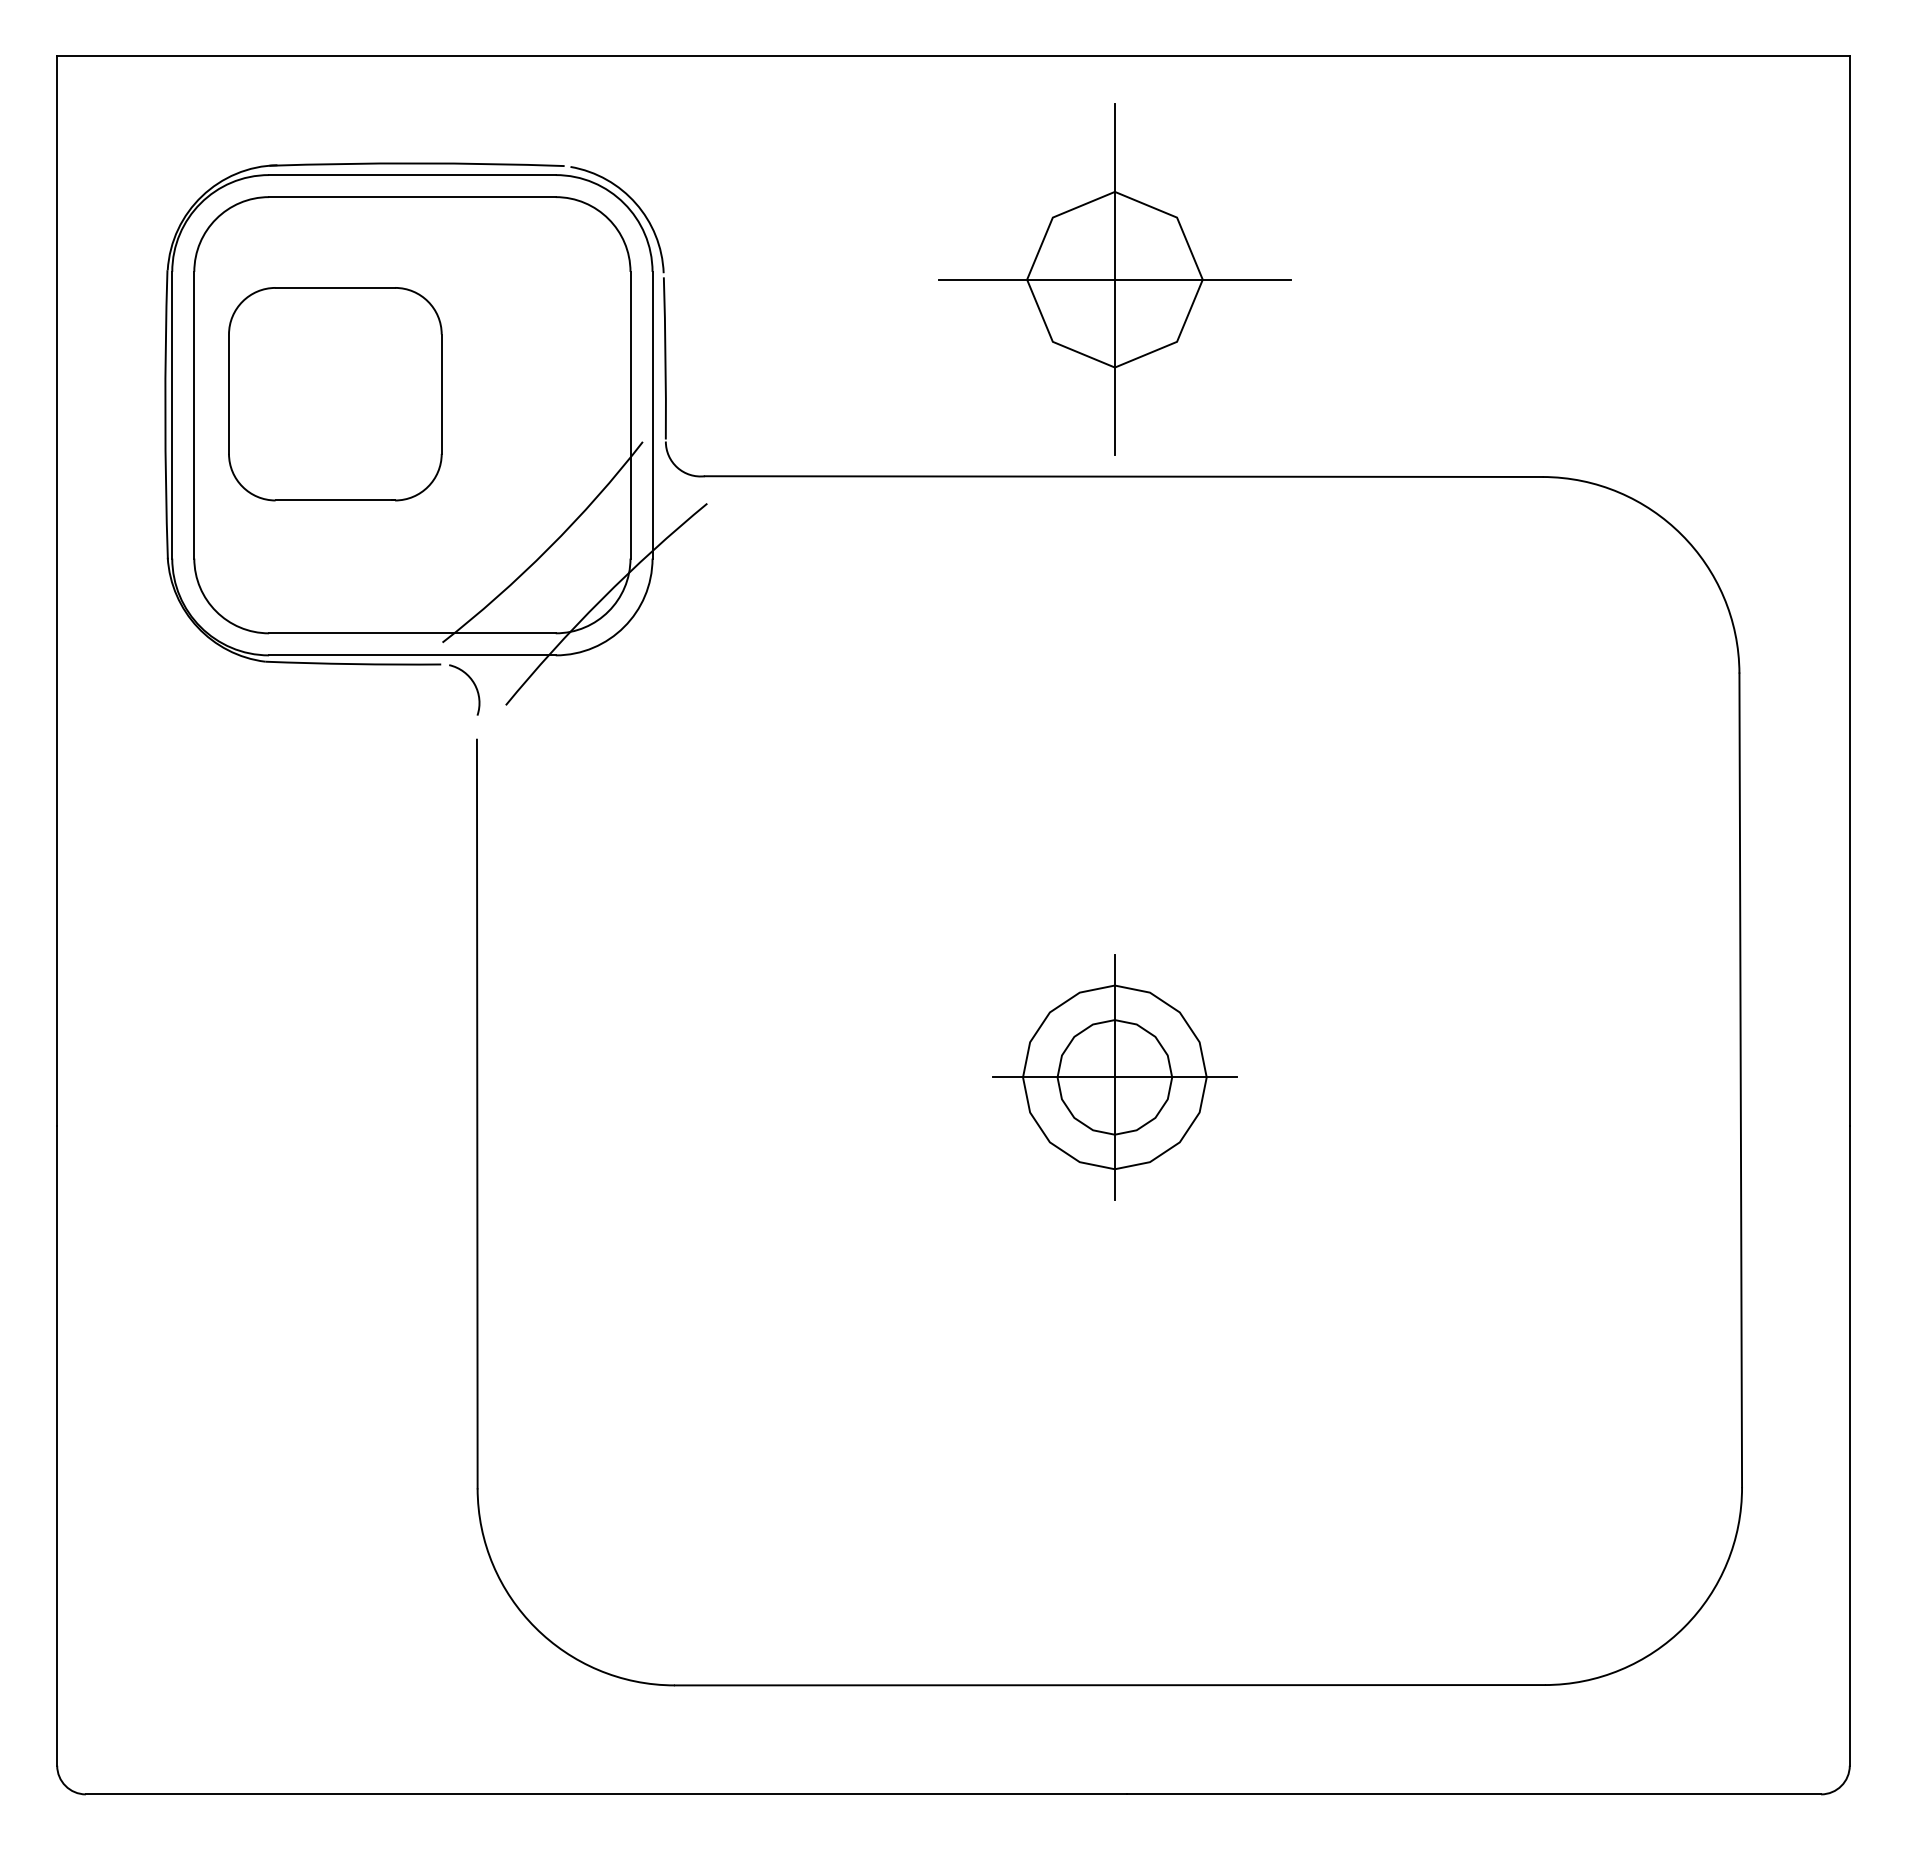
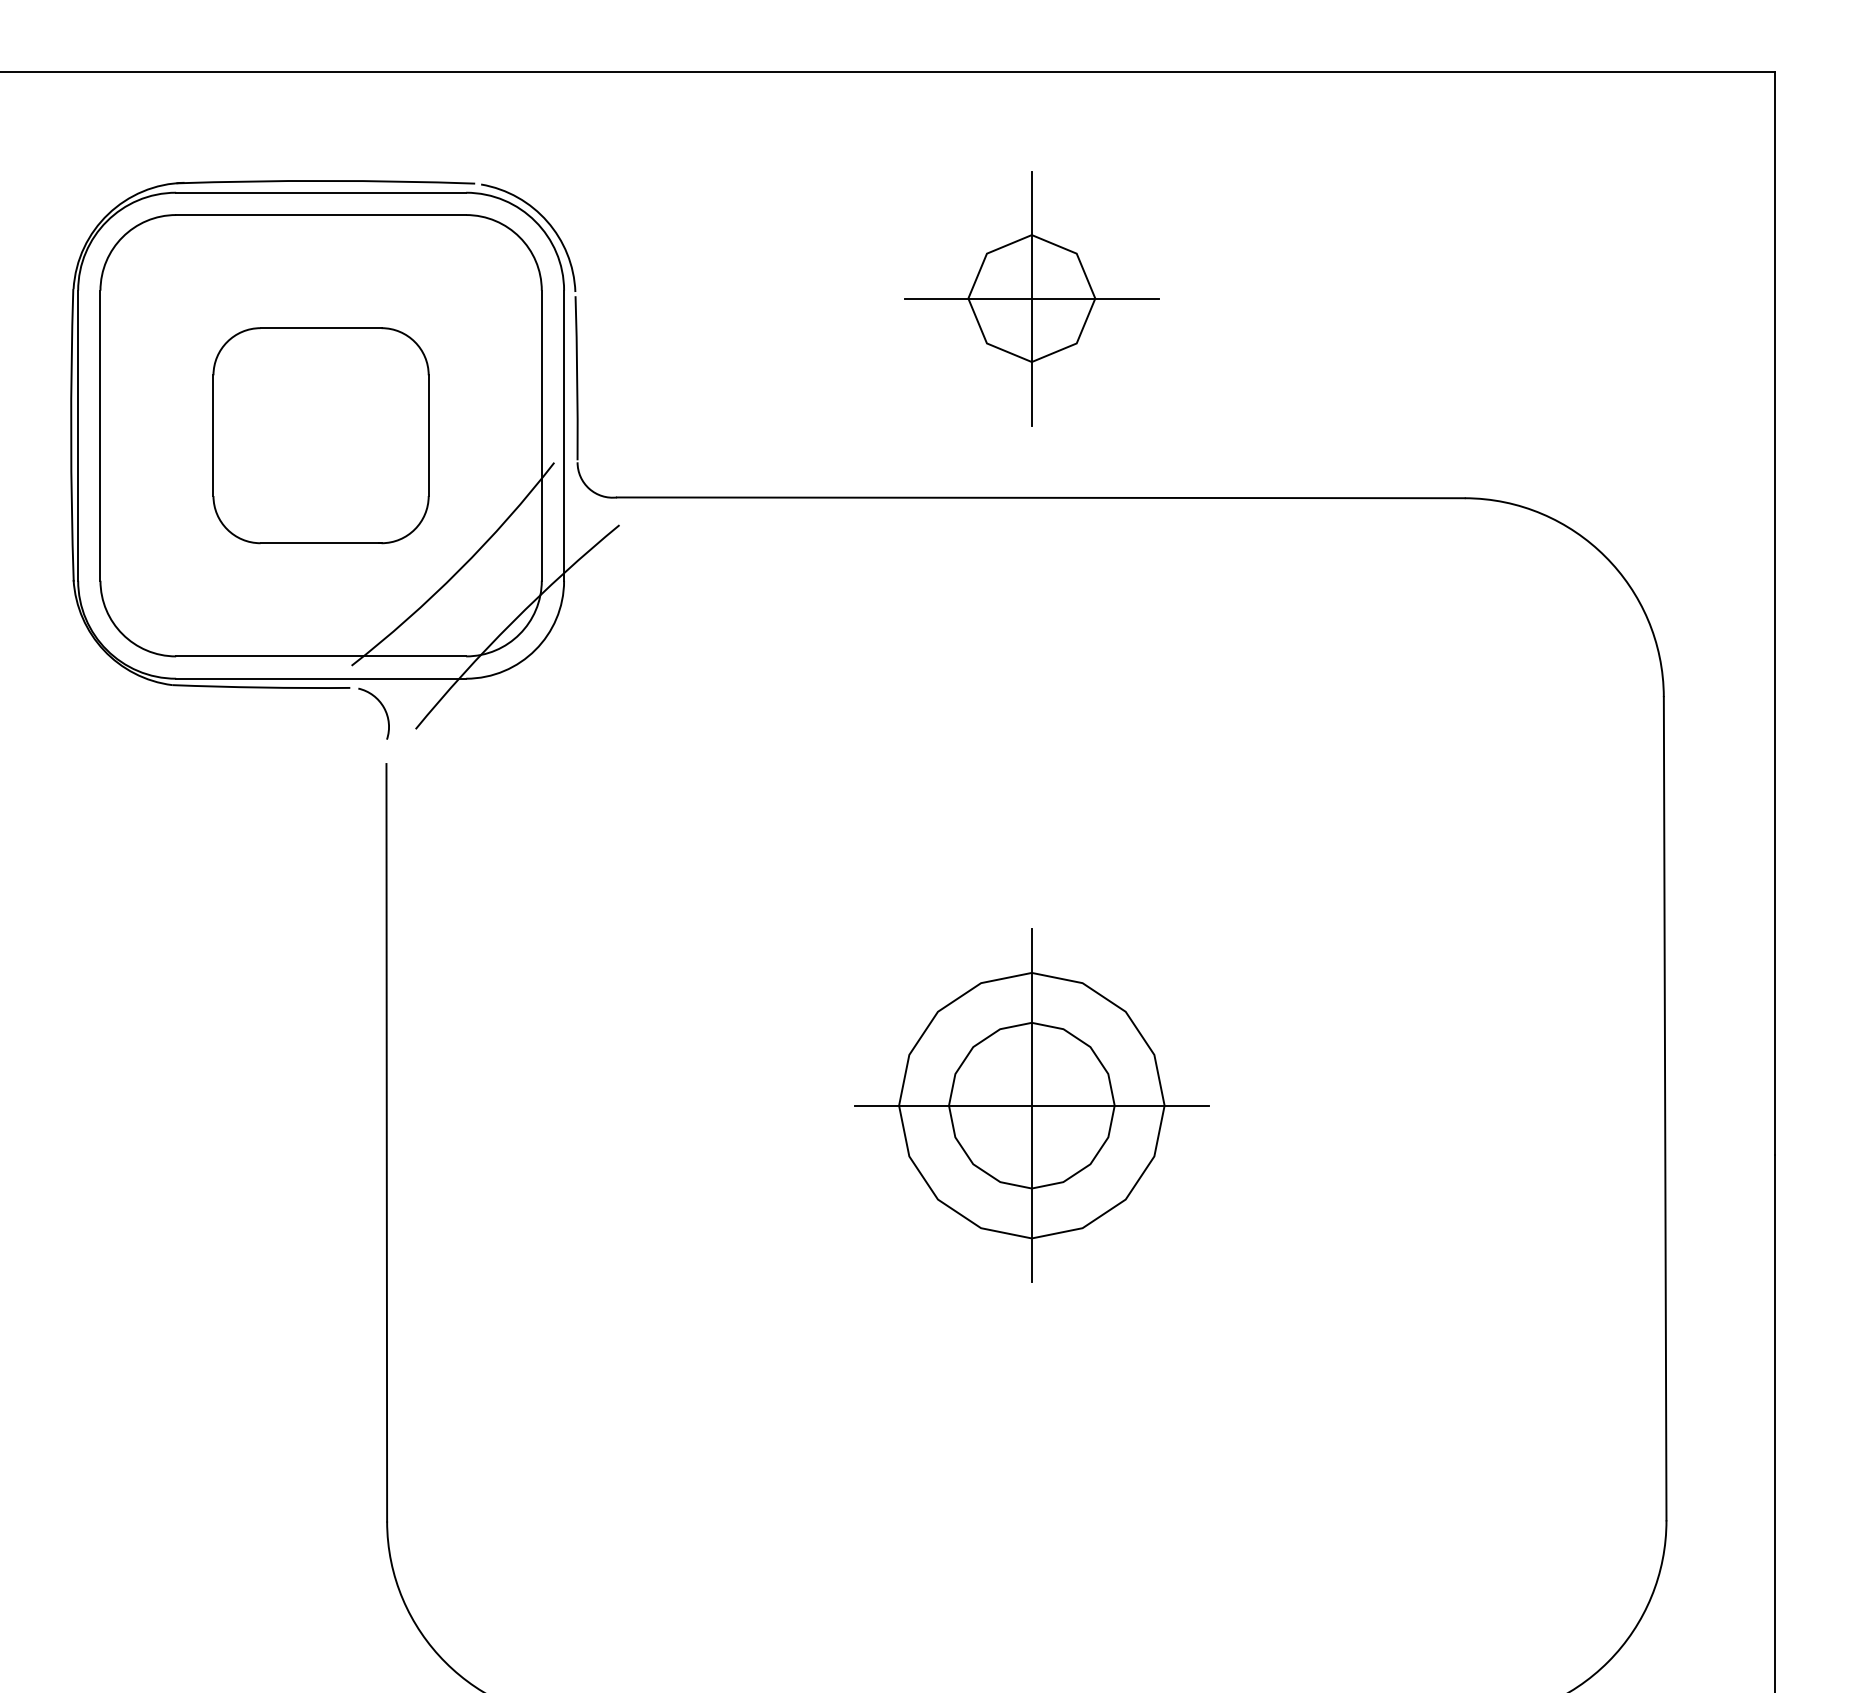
part: (1114, 279) -> (1031, 298), size x0.71
part: (335, 394) -> (321, 436), moved
part: (1114, 1077) -> (1031, 1105), size x1.43

